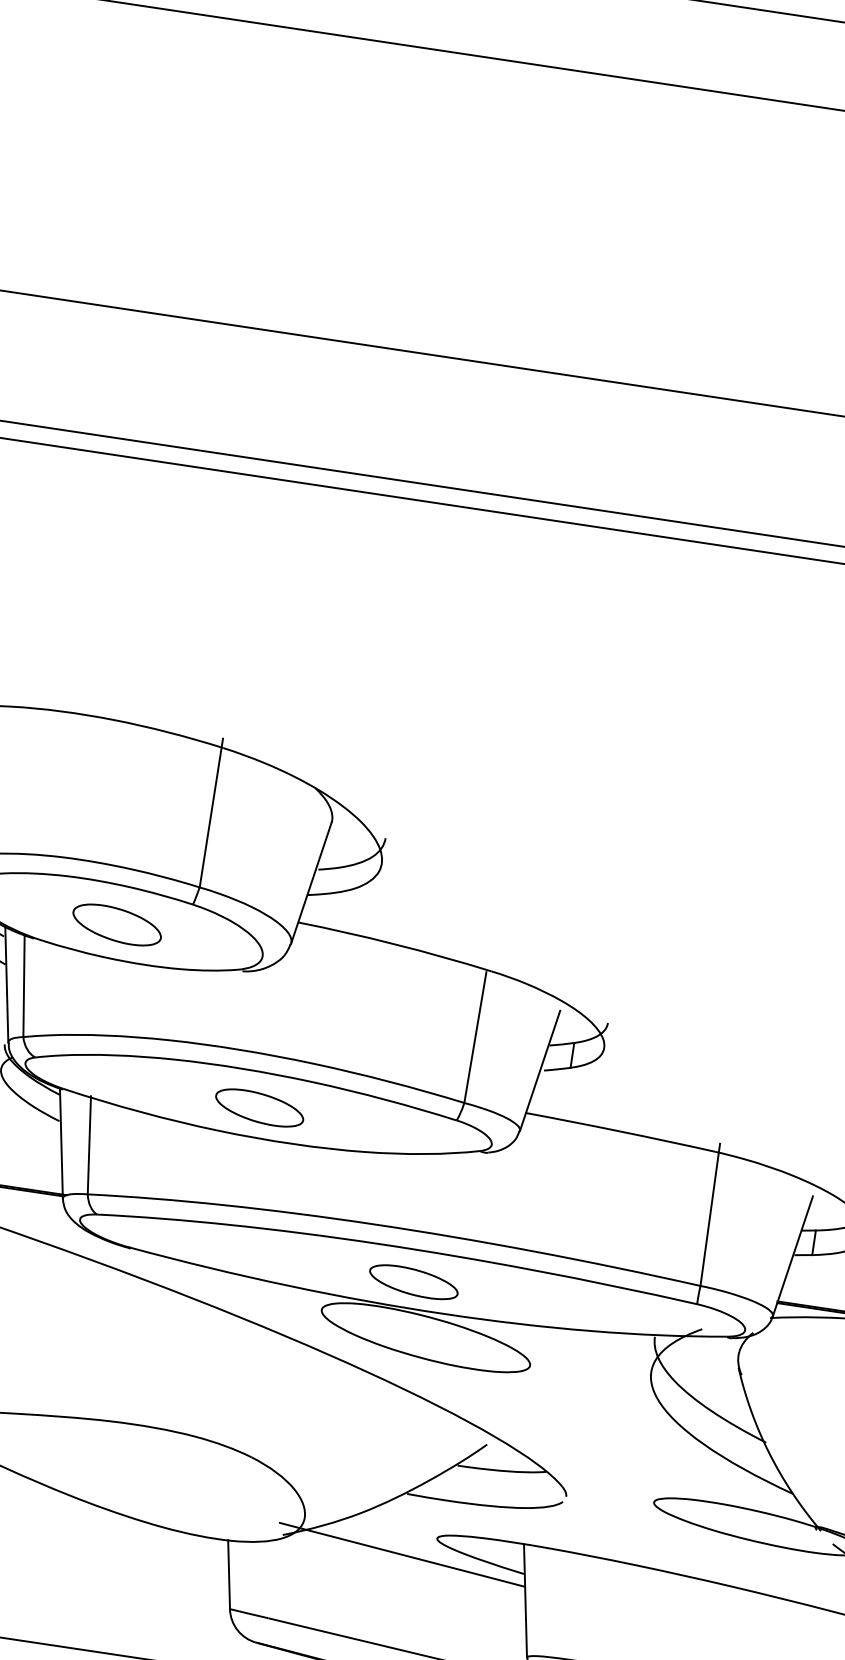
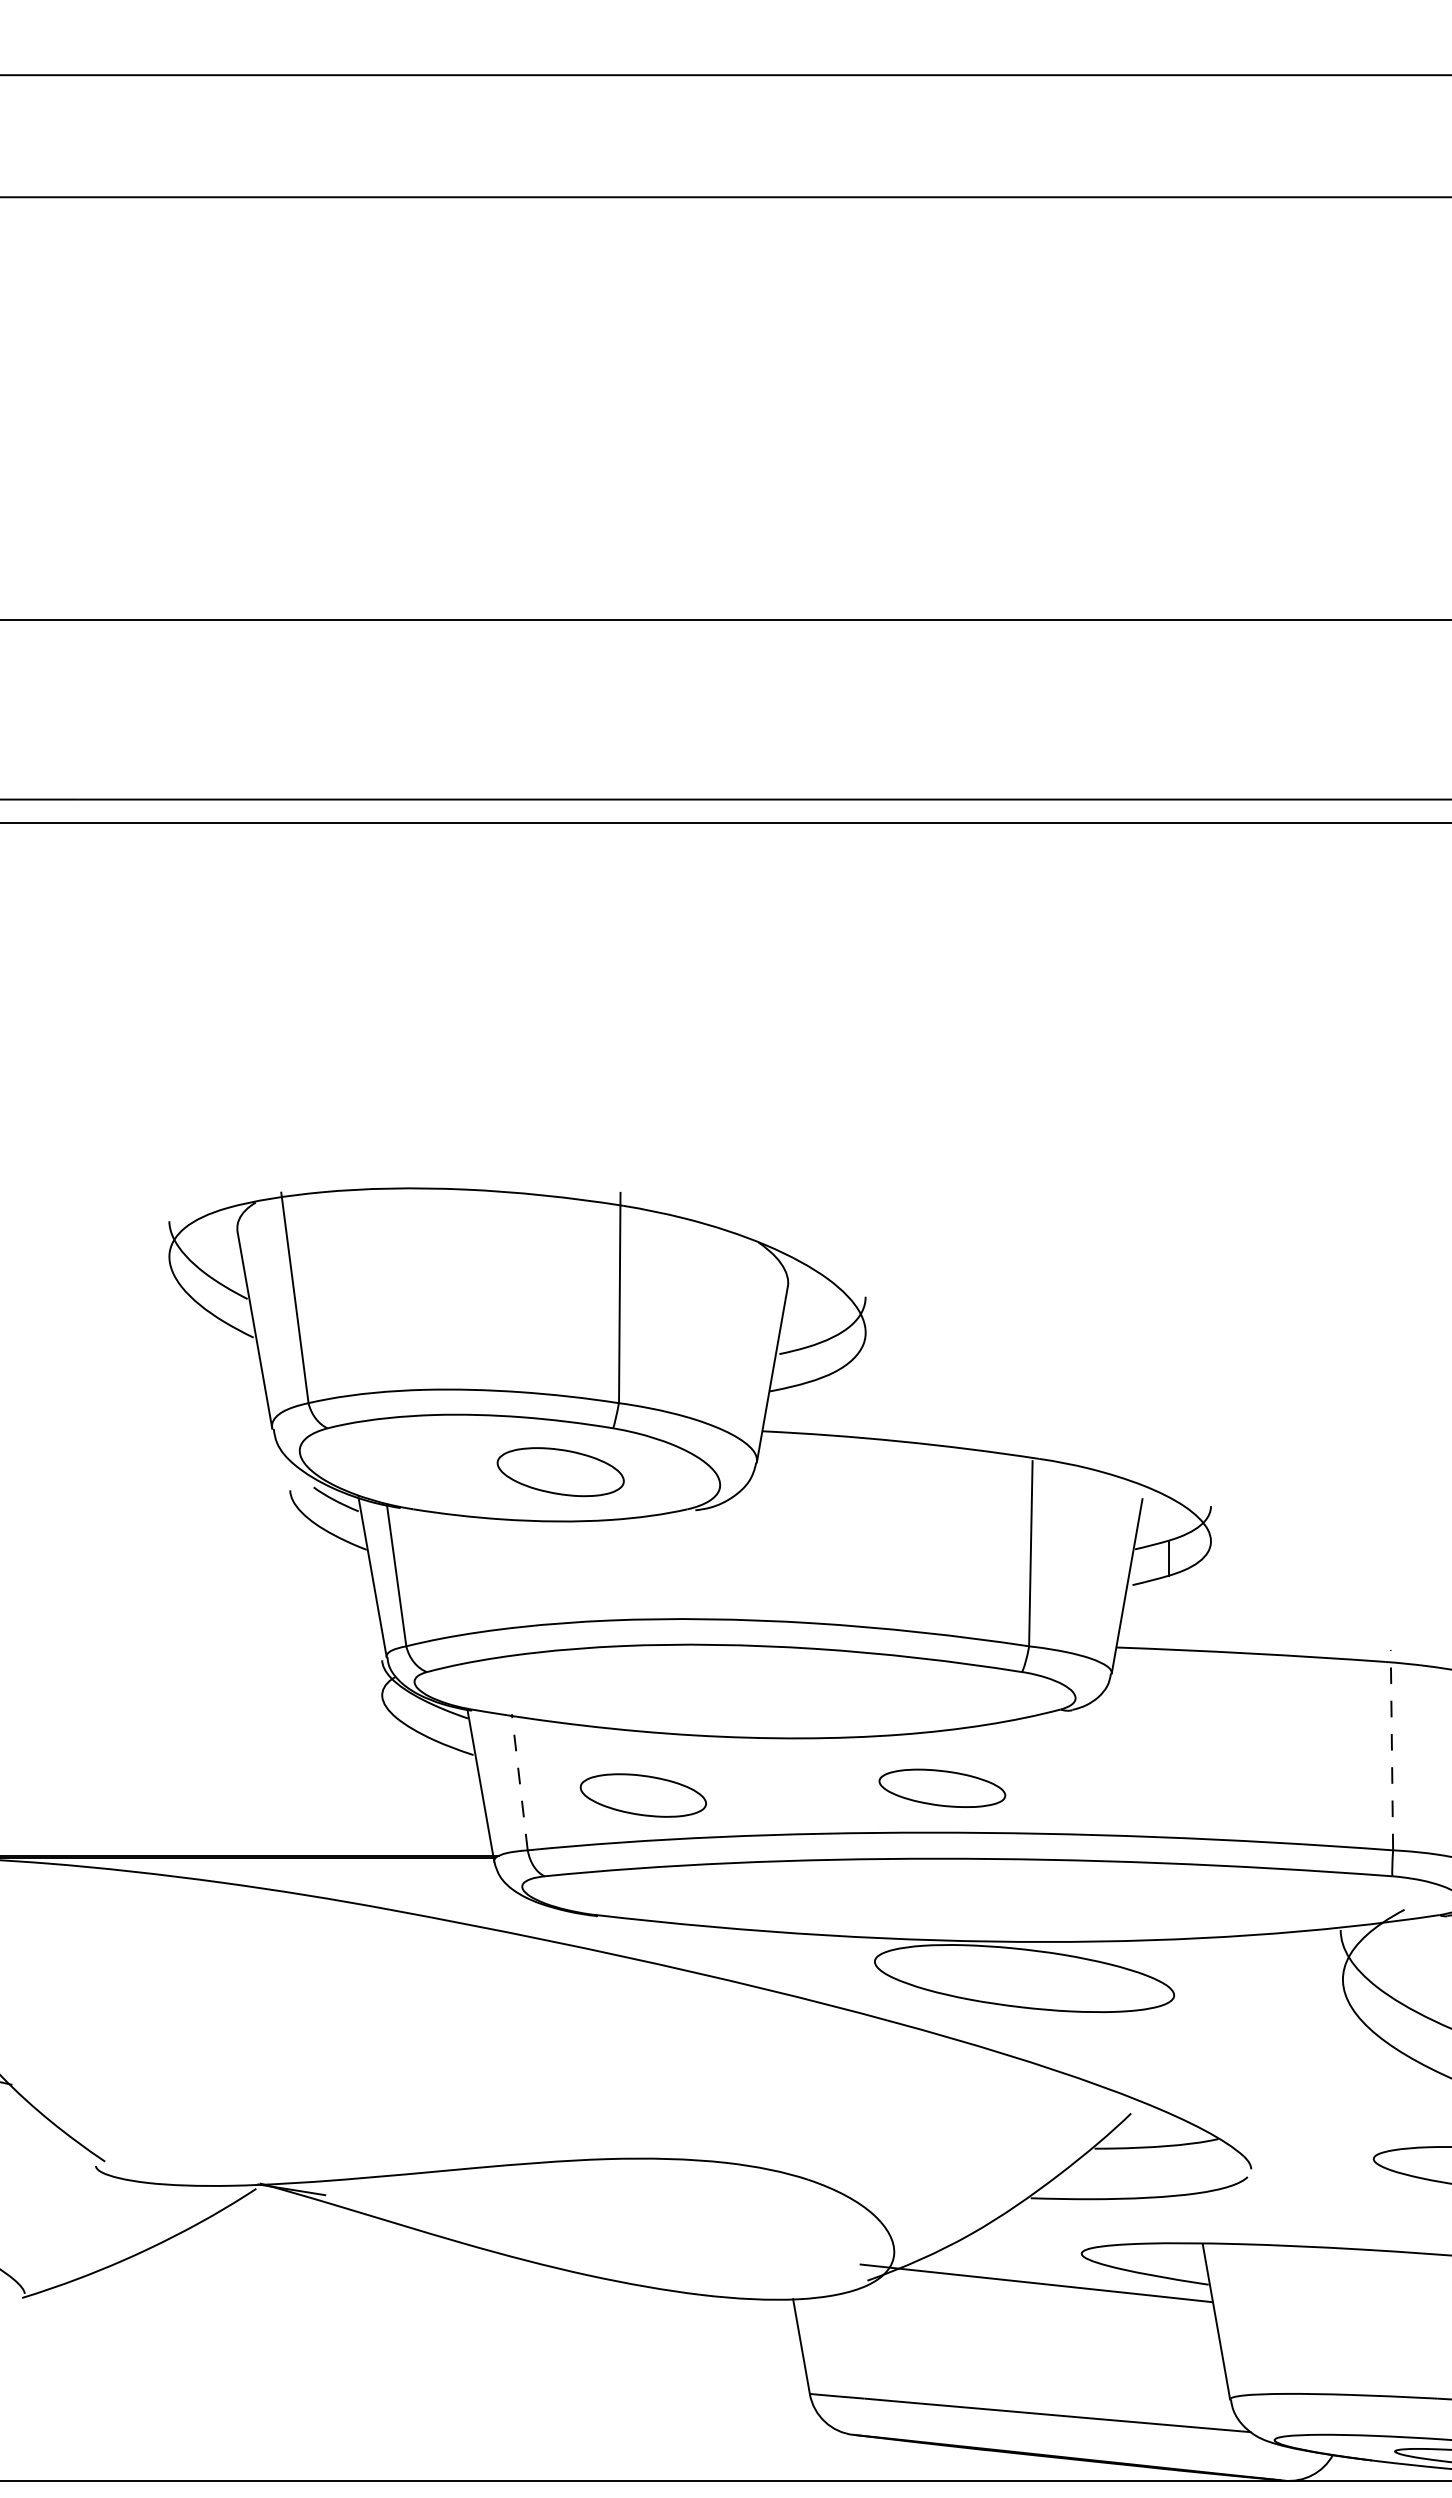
part: (116, 925) -> (560, 1472), moved
part: (259, 1107) -> (642, 1795), moved
line: (89, 1145) -> (519, 1782), solid -> dashed
line: (710, 1214) -> (1391, 1749), solid -> dashed
part: (414, 1281) -> (942, 1787), moved

